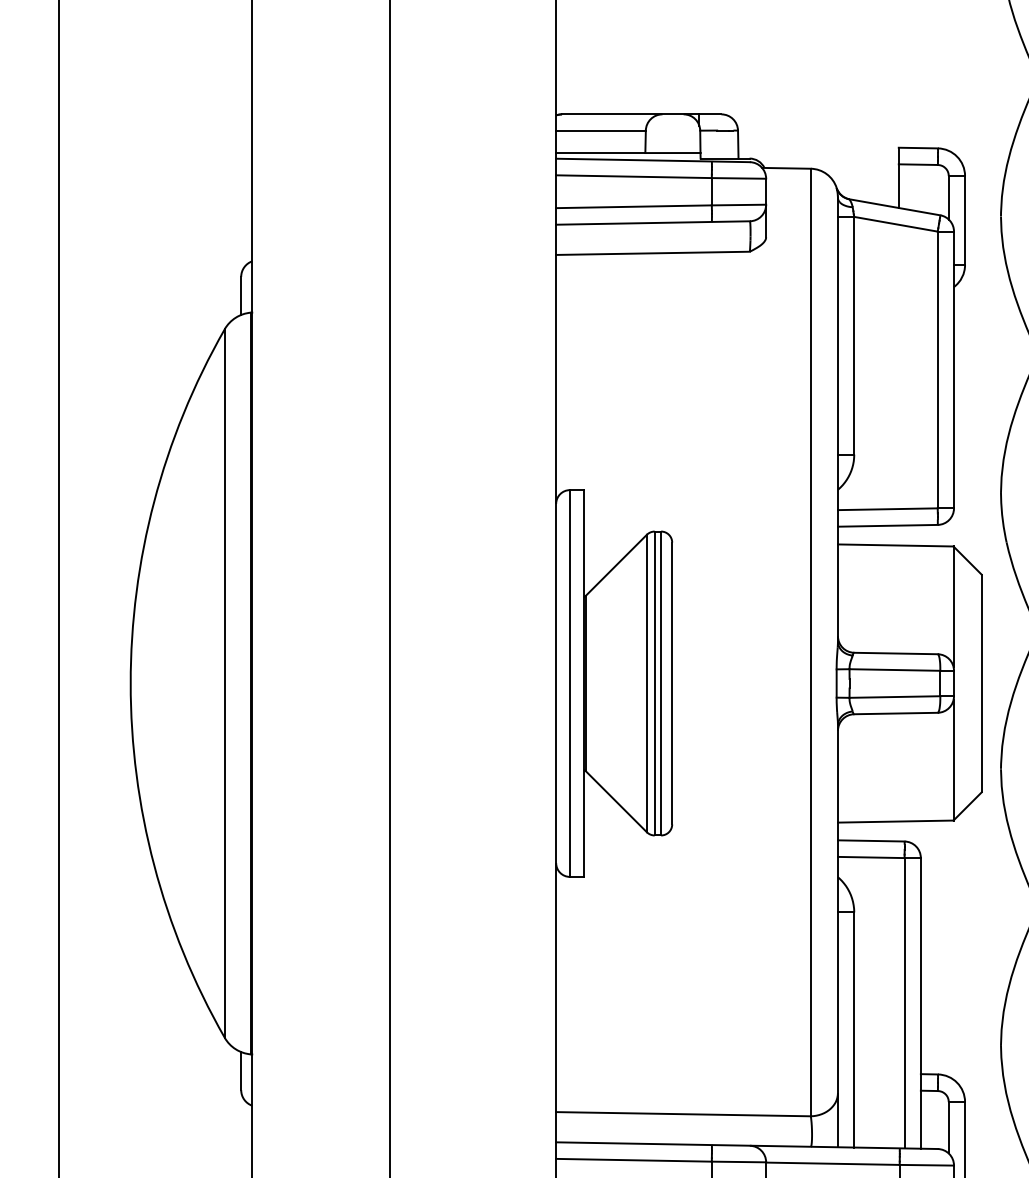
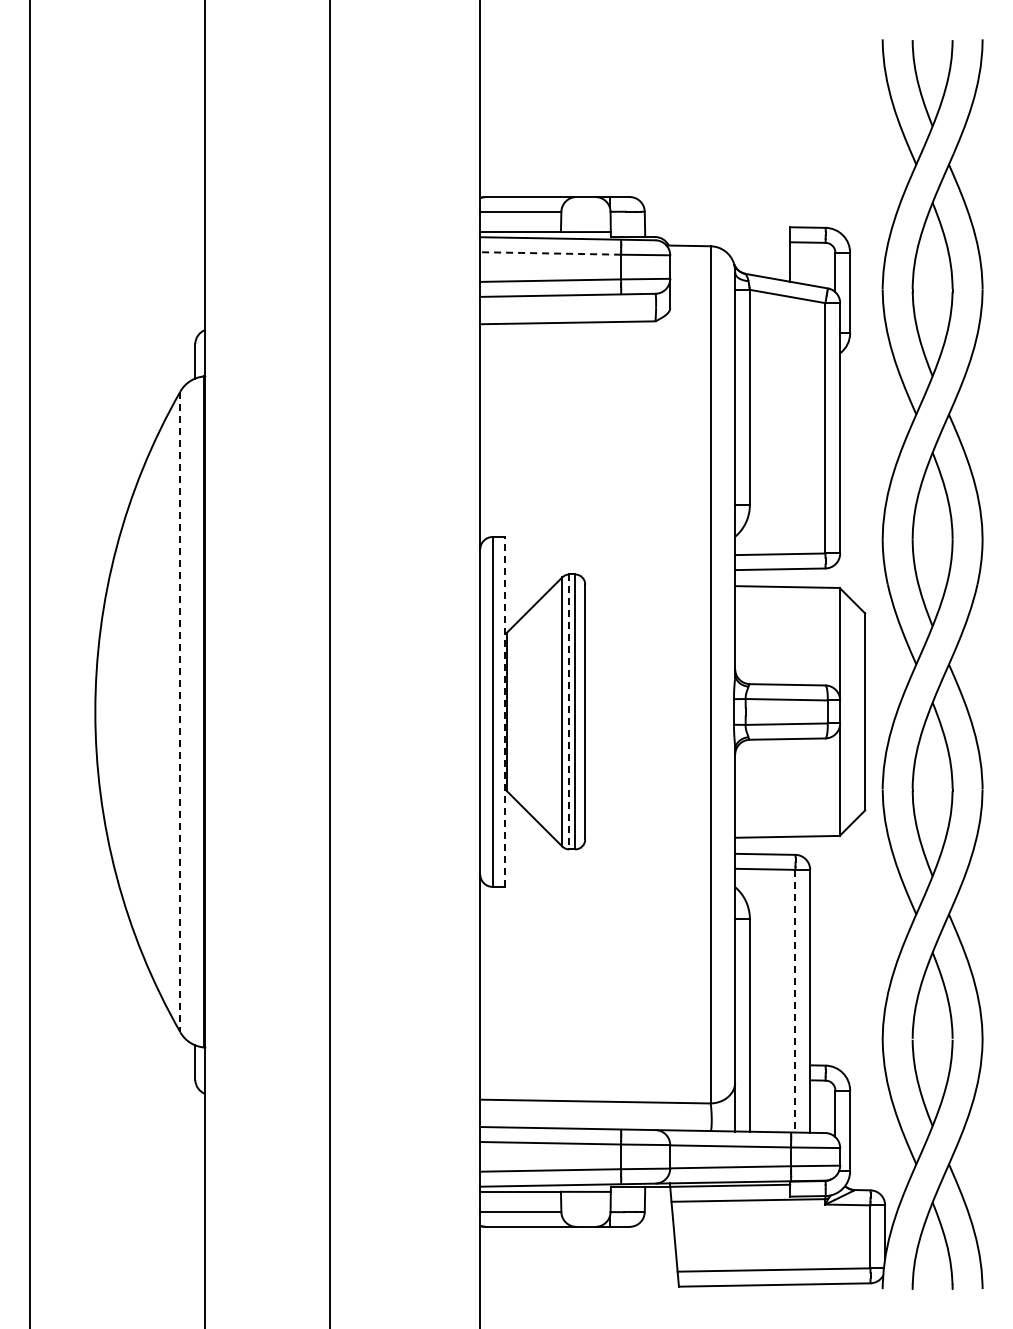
line: (633, 176) -> (550, 253), solid -> dashed
line: (584, 683) -> (505, 711), solid -> dashed
line: (224, 684) -> (180, 712), solid -> dashed
line: (654, 684) -> (569, 712), solid -> dashed
line: (904, 1003) -> (795, 1001), solid -> dashed

